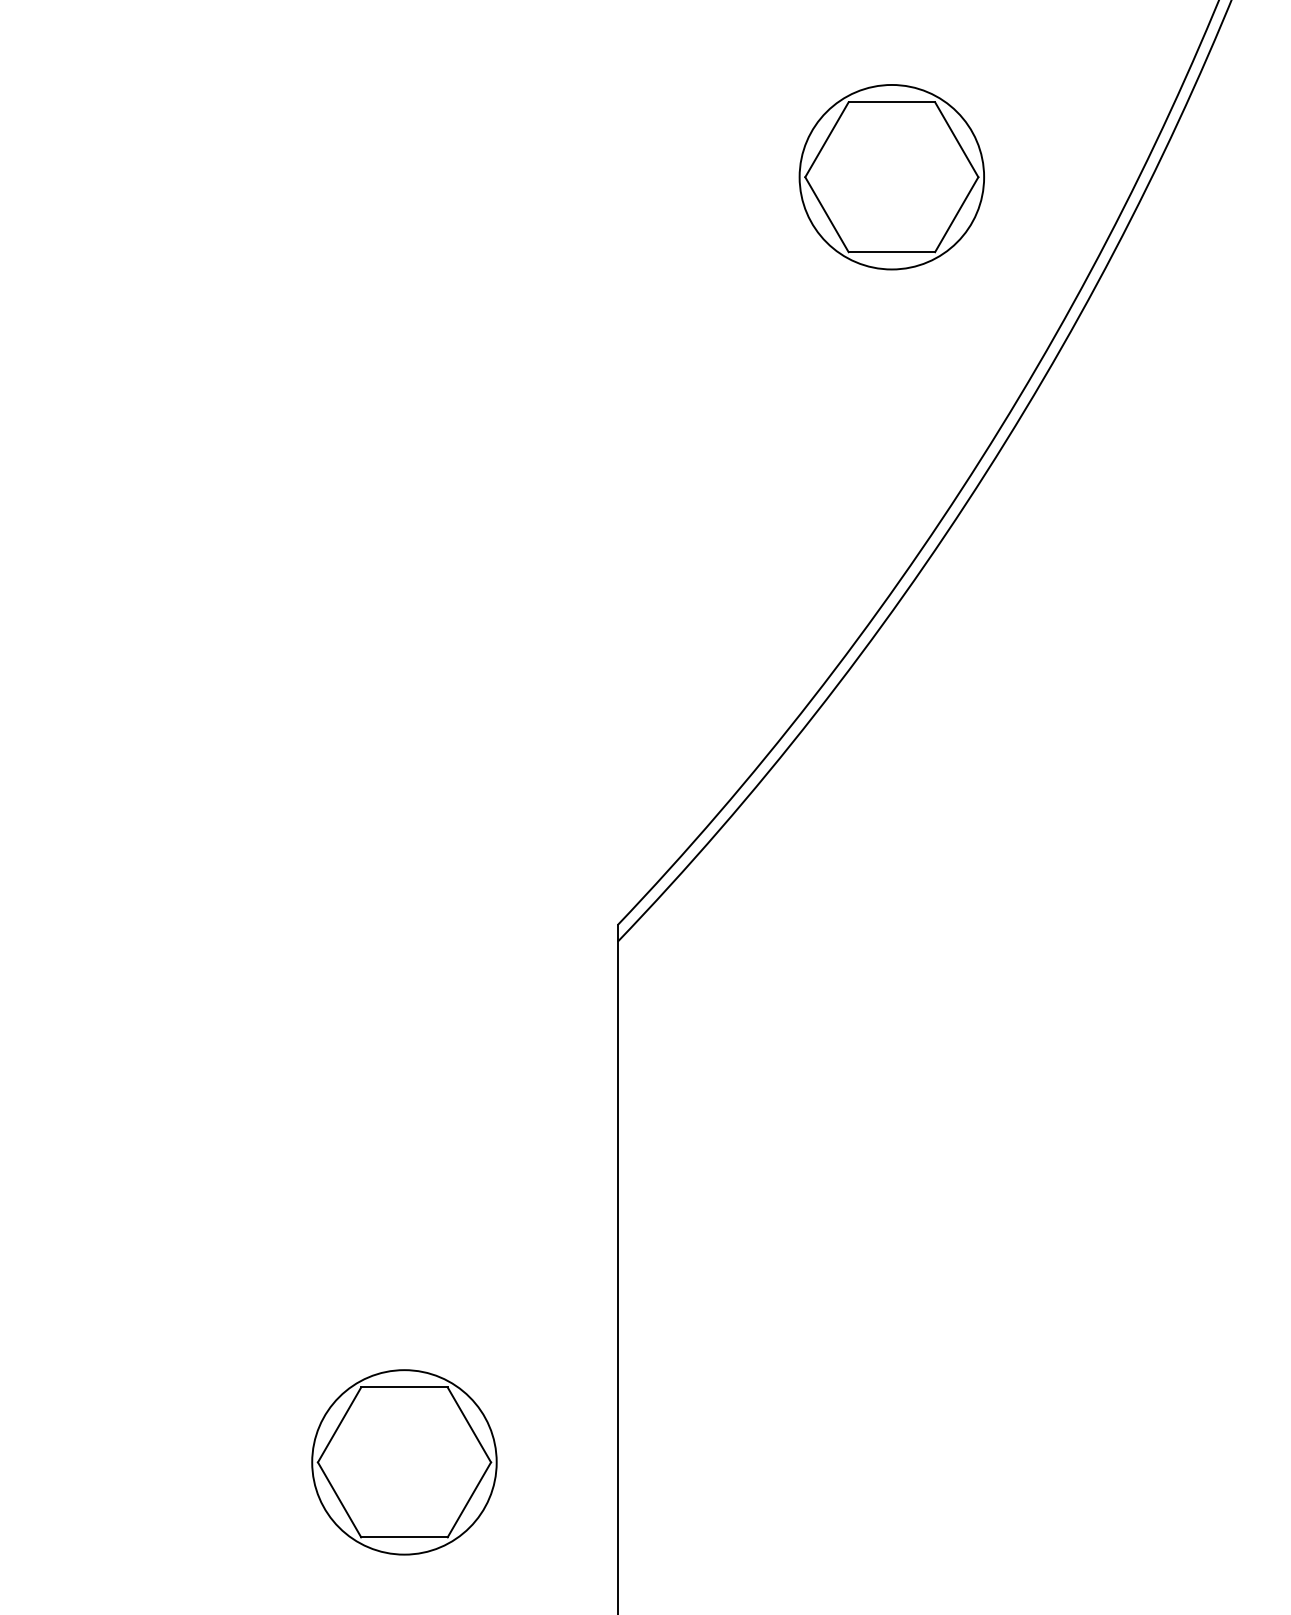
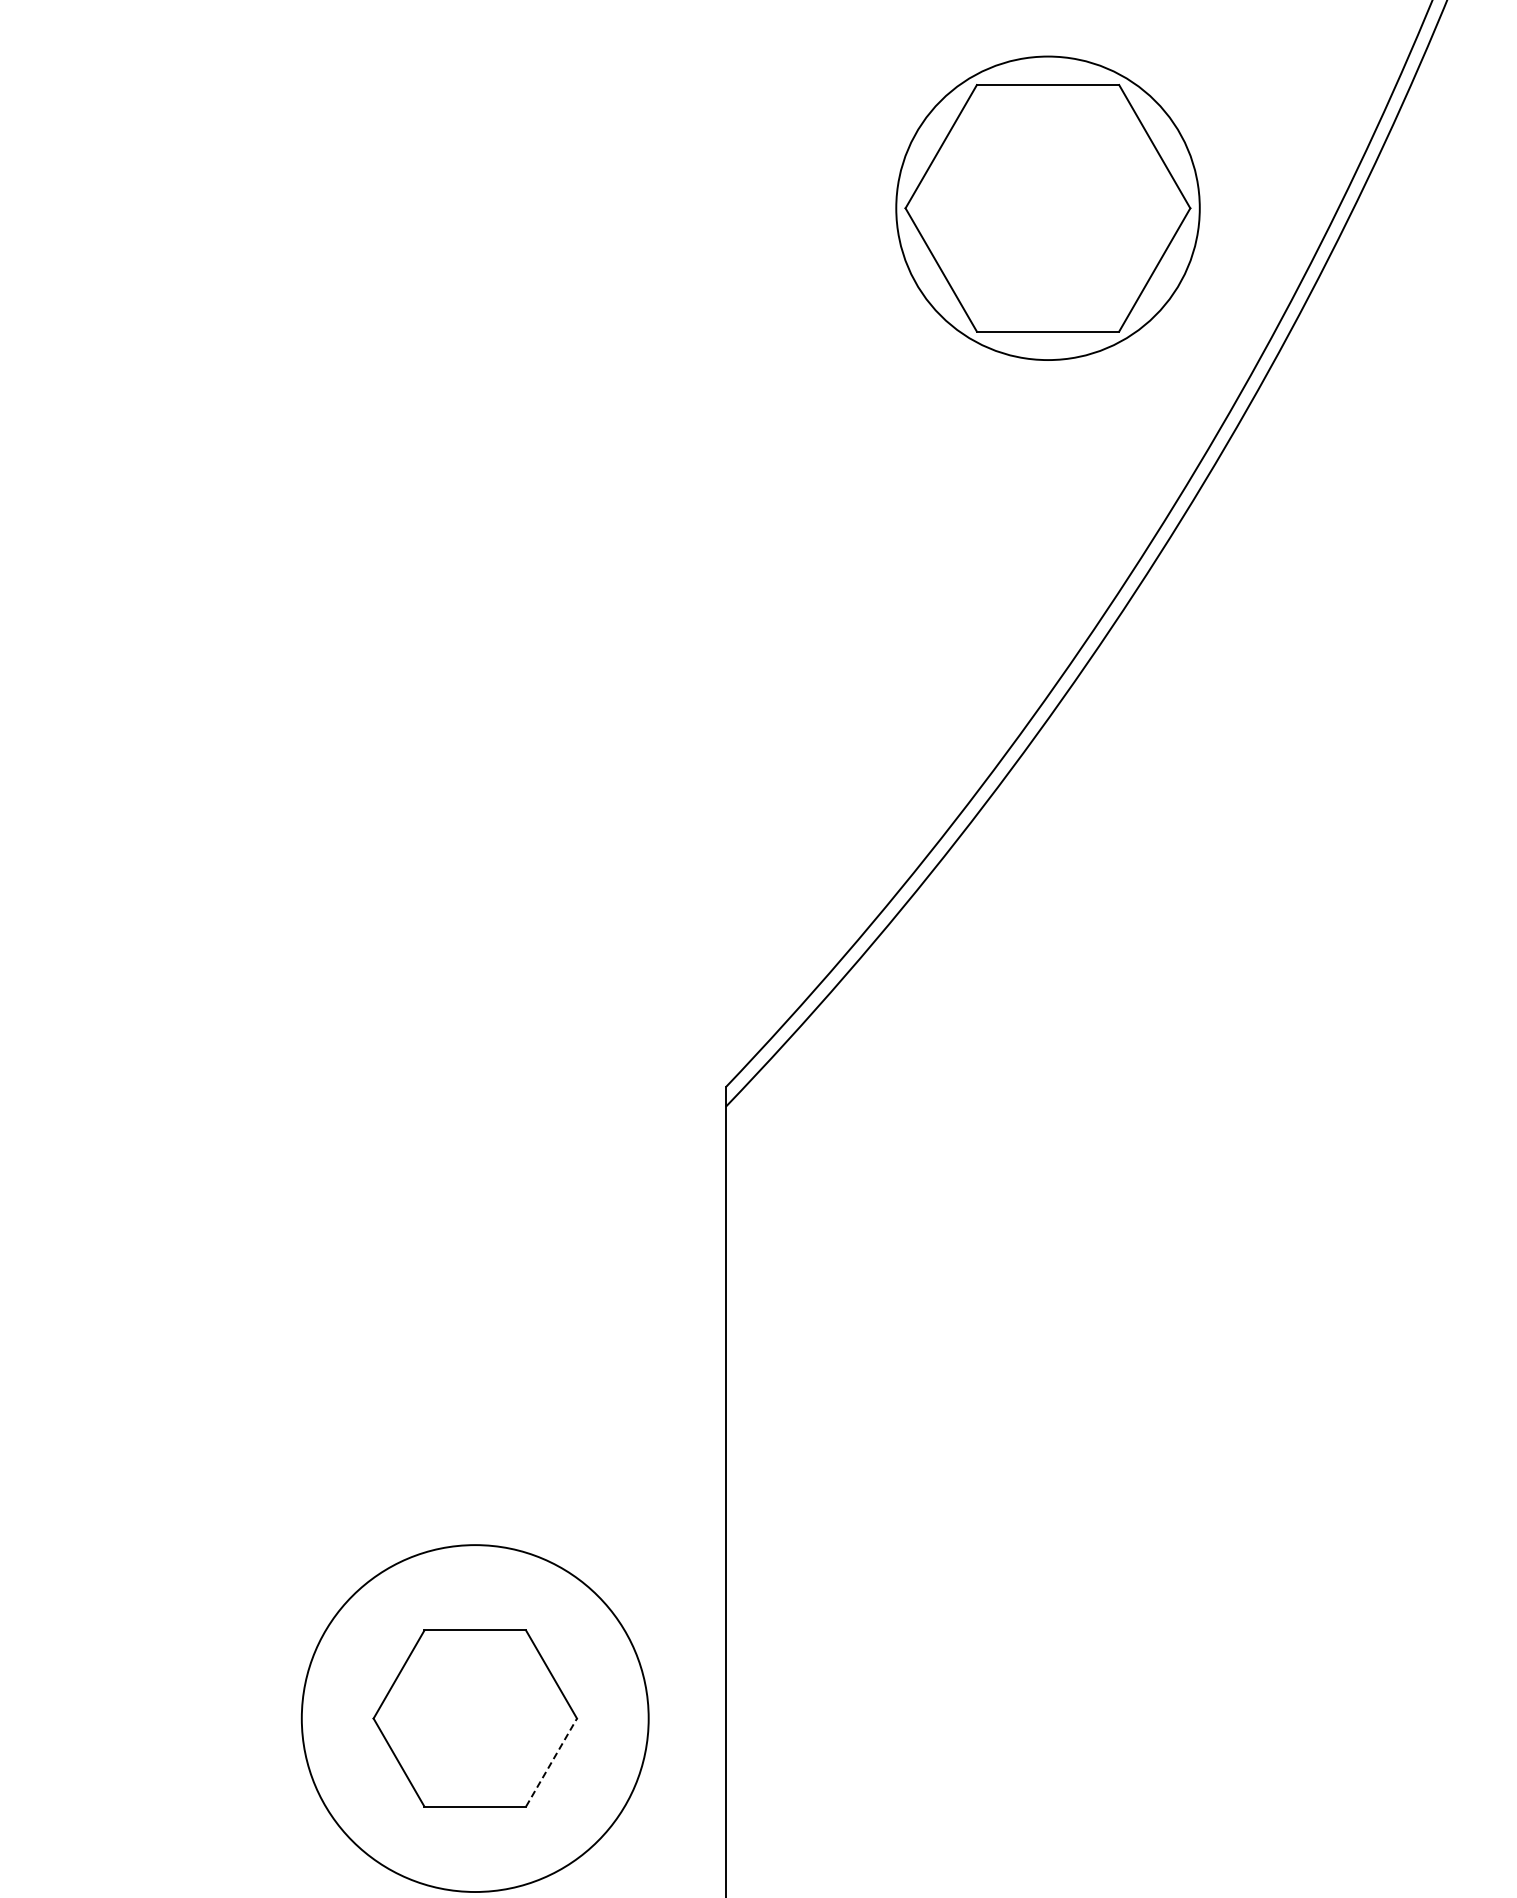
part: (891, 177) -> (1047, 208), size x1.4
circle: (403, 1462) -> (474, 1718), size x1.6
line: (469, 1499) -> (551, 1762), solid -> dashed

